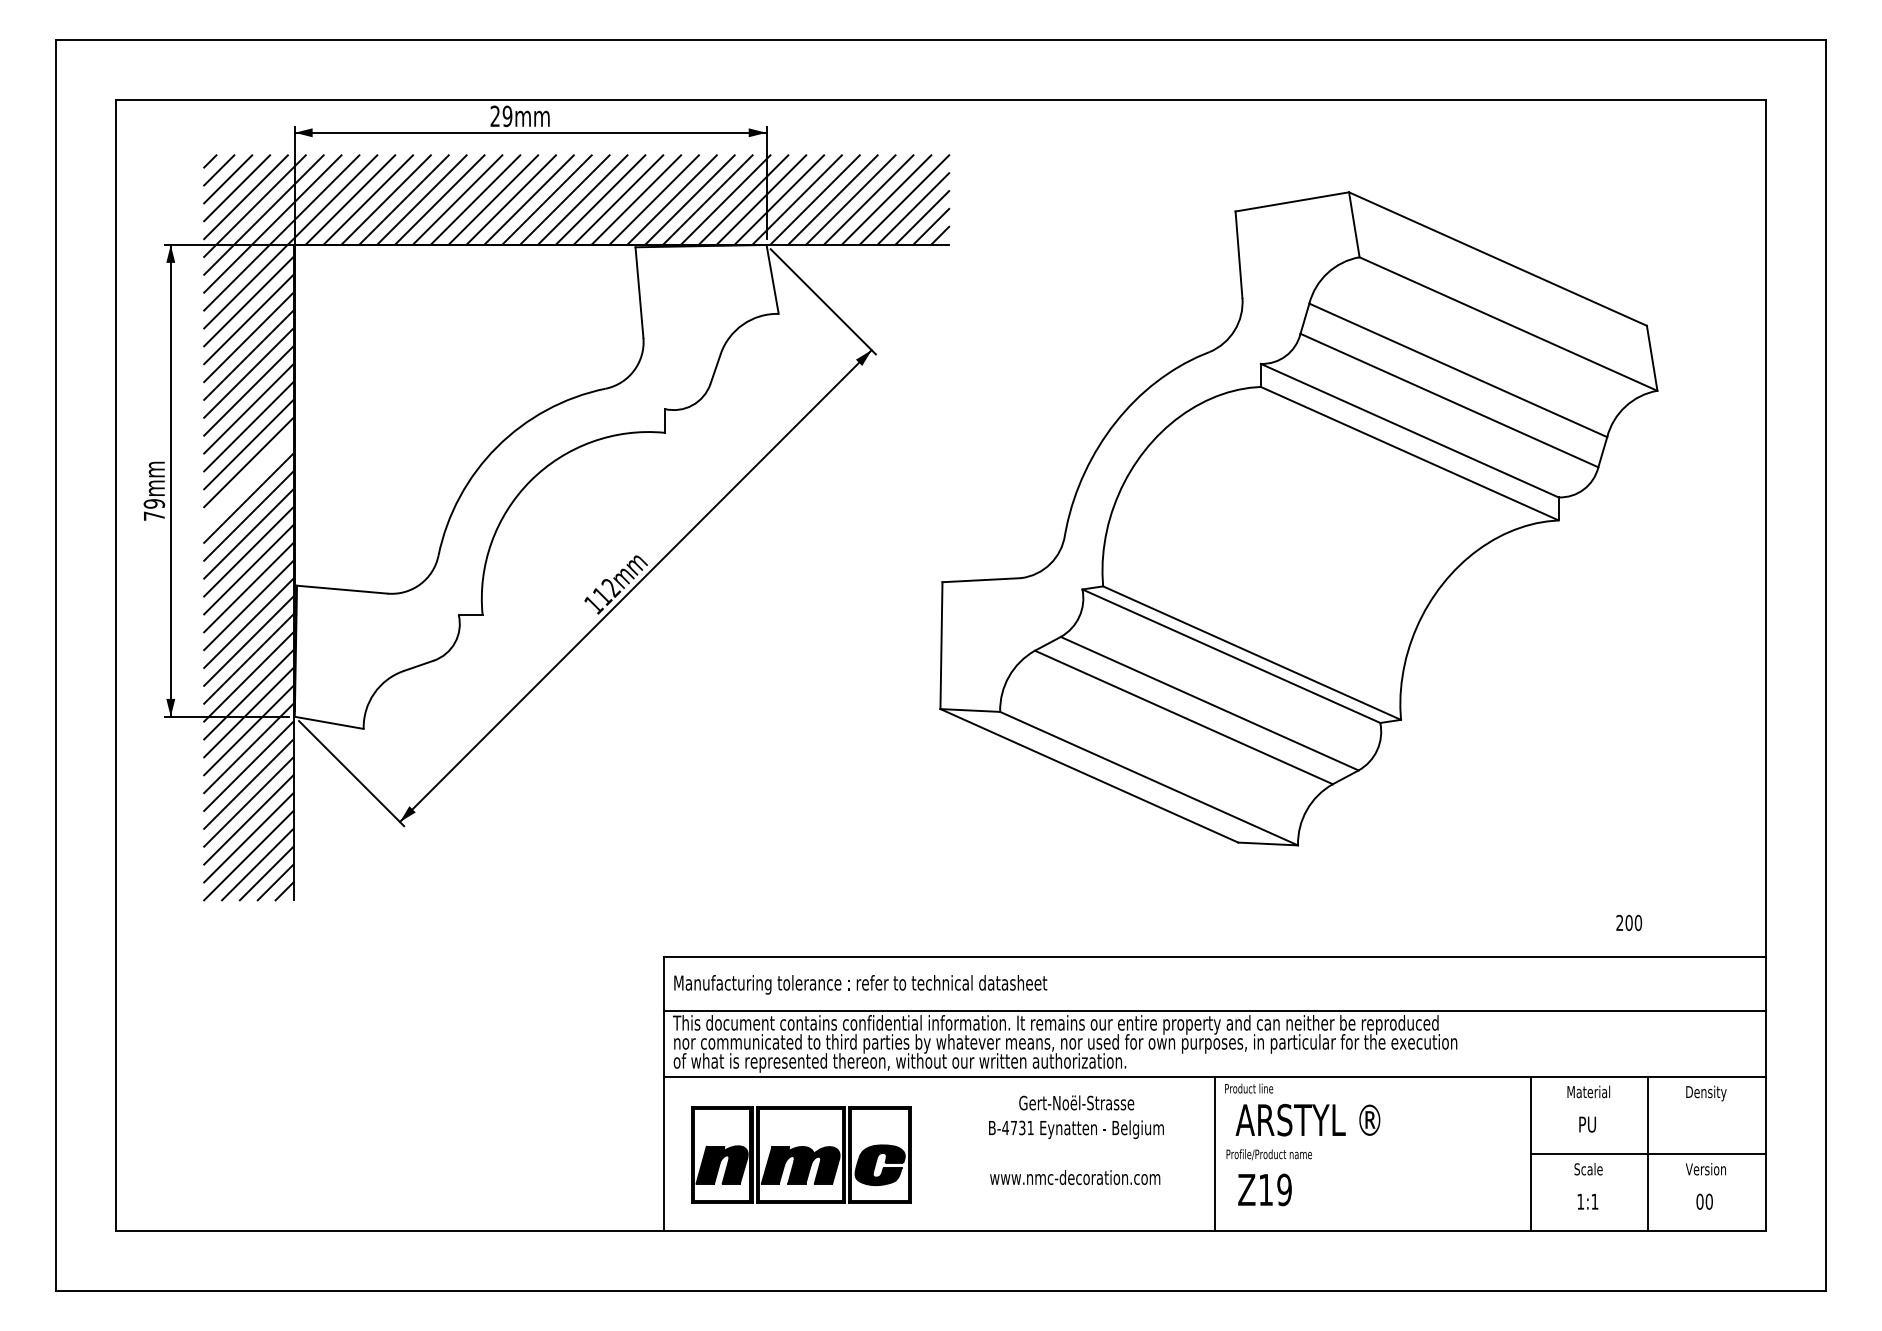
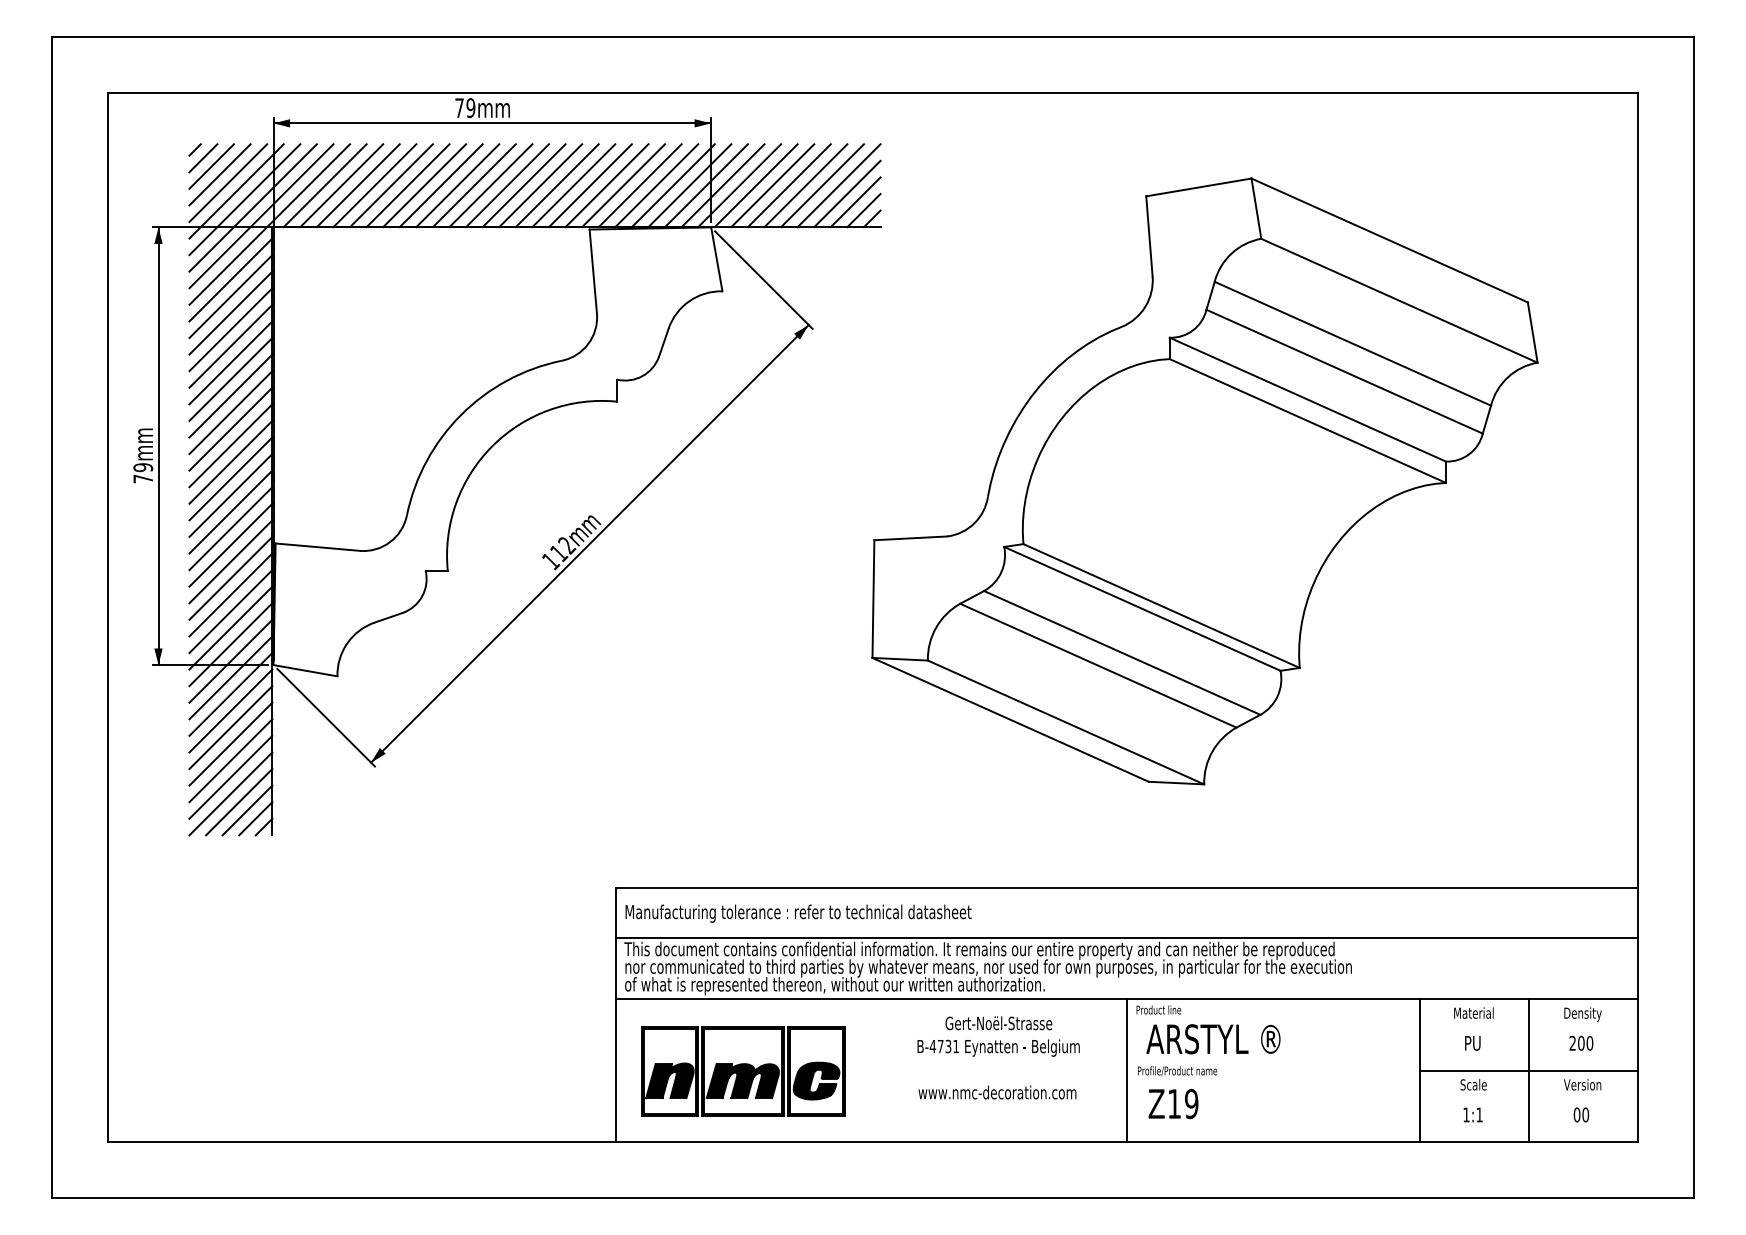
text: (495, 115) -> (459, 107), 29mm -> 79mm
line: (248, 480) -> (230, 445), added
text: (1629, 922) -> (1581, 1042), moved

